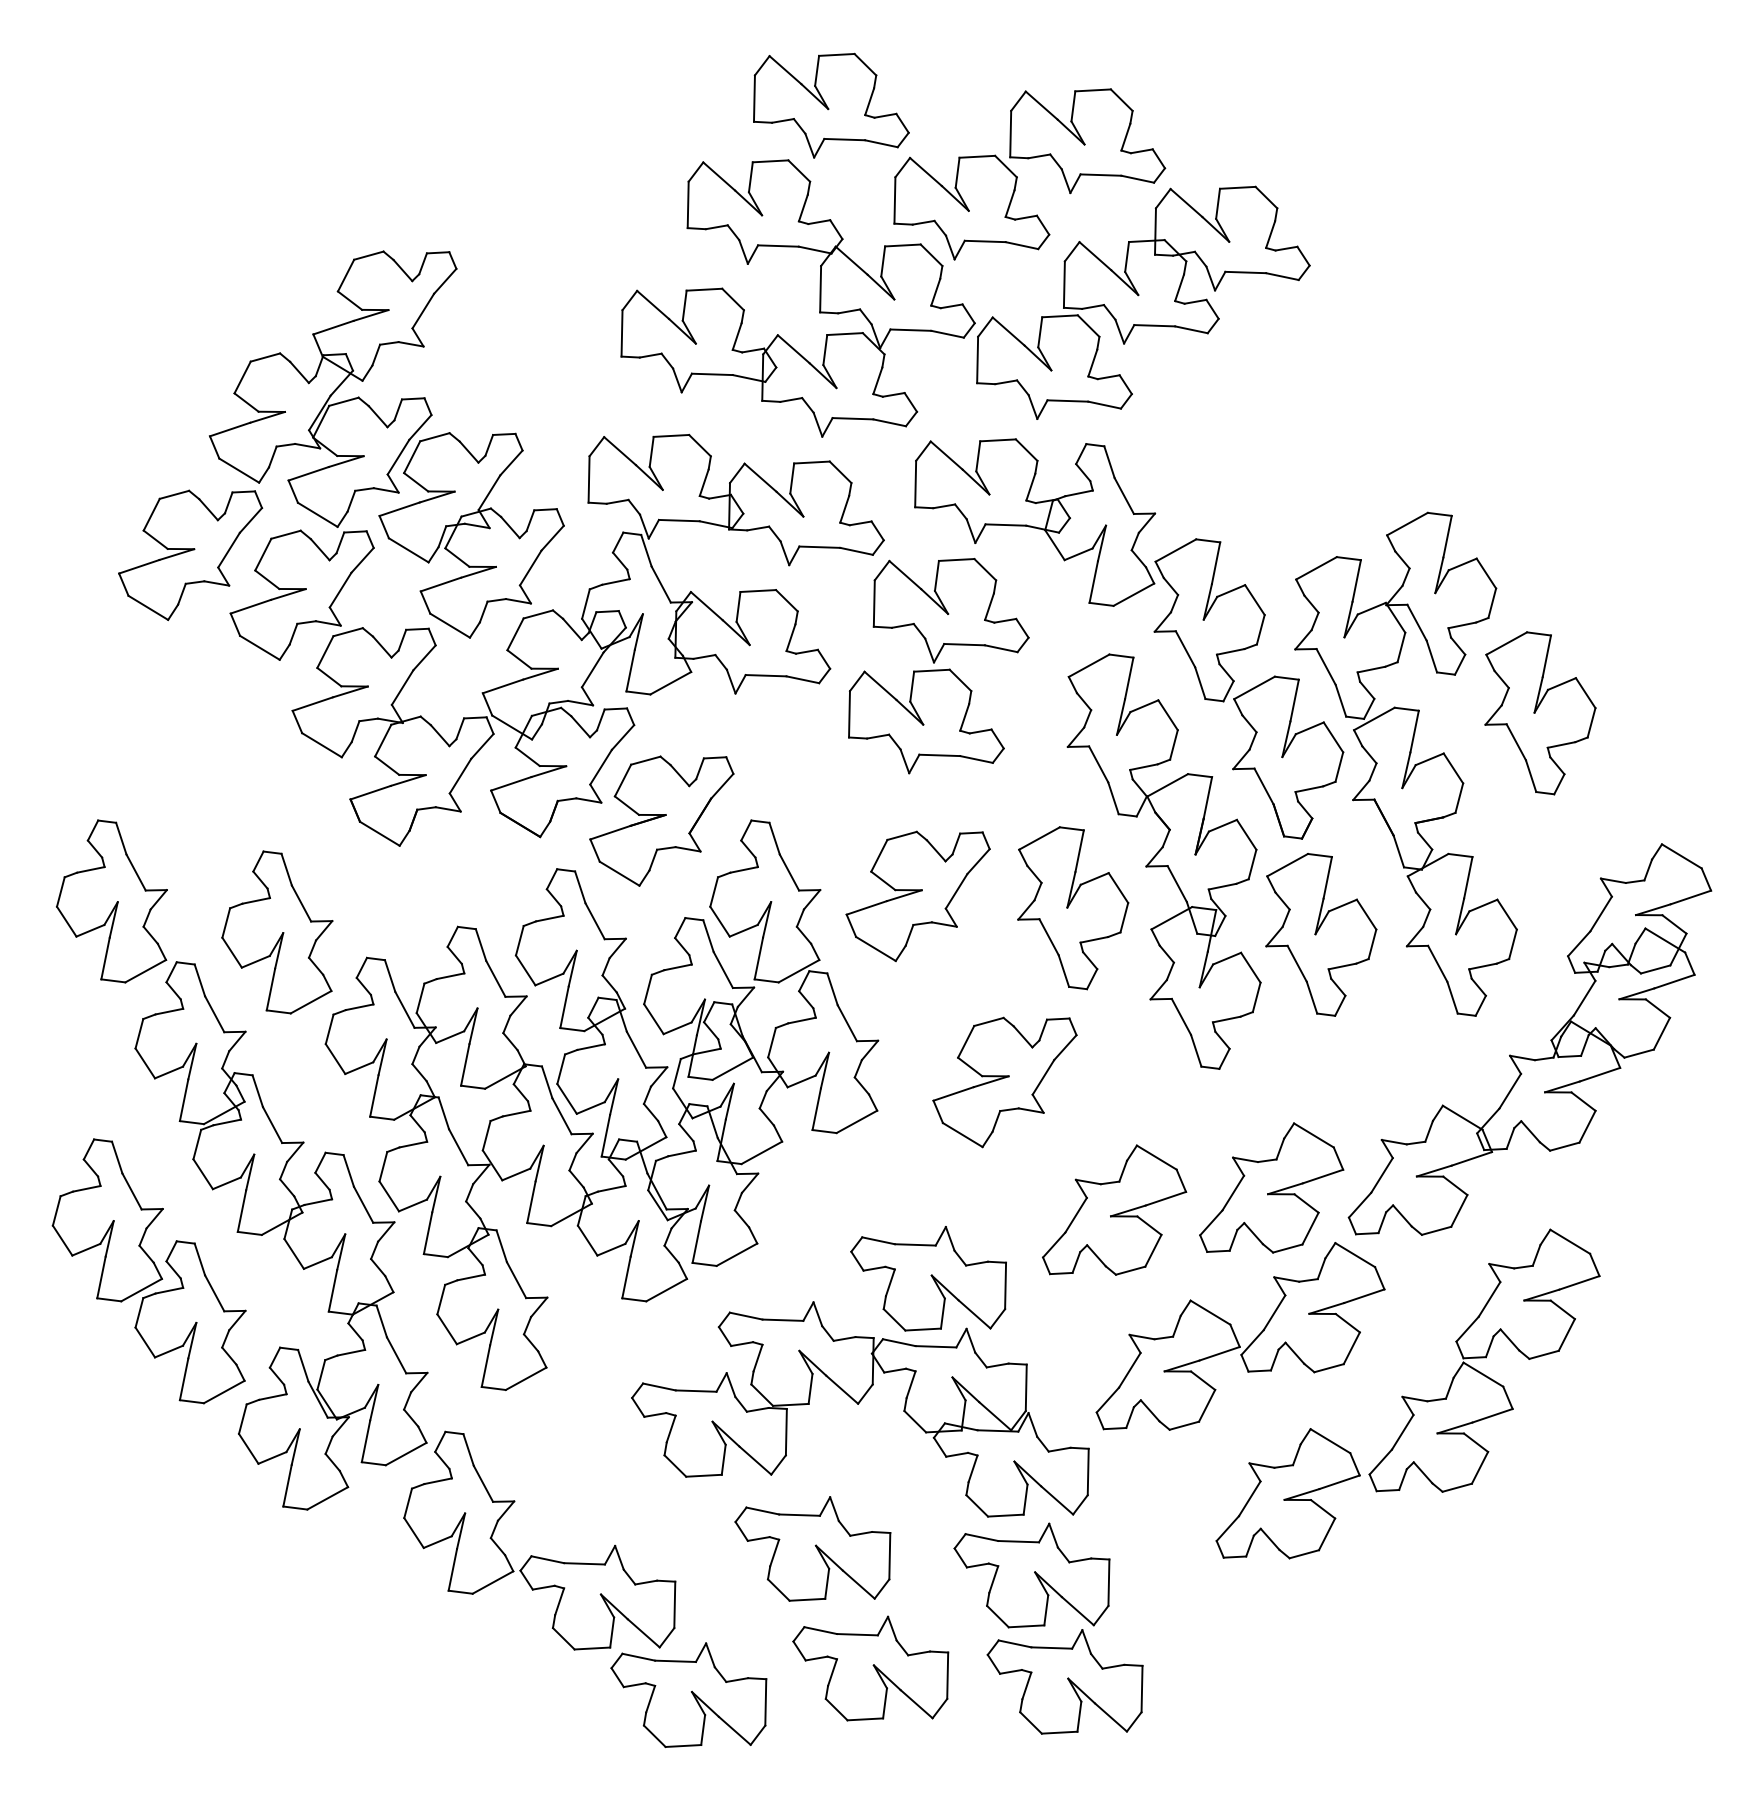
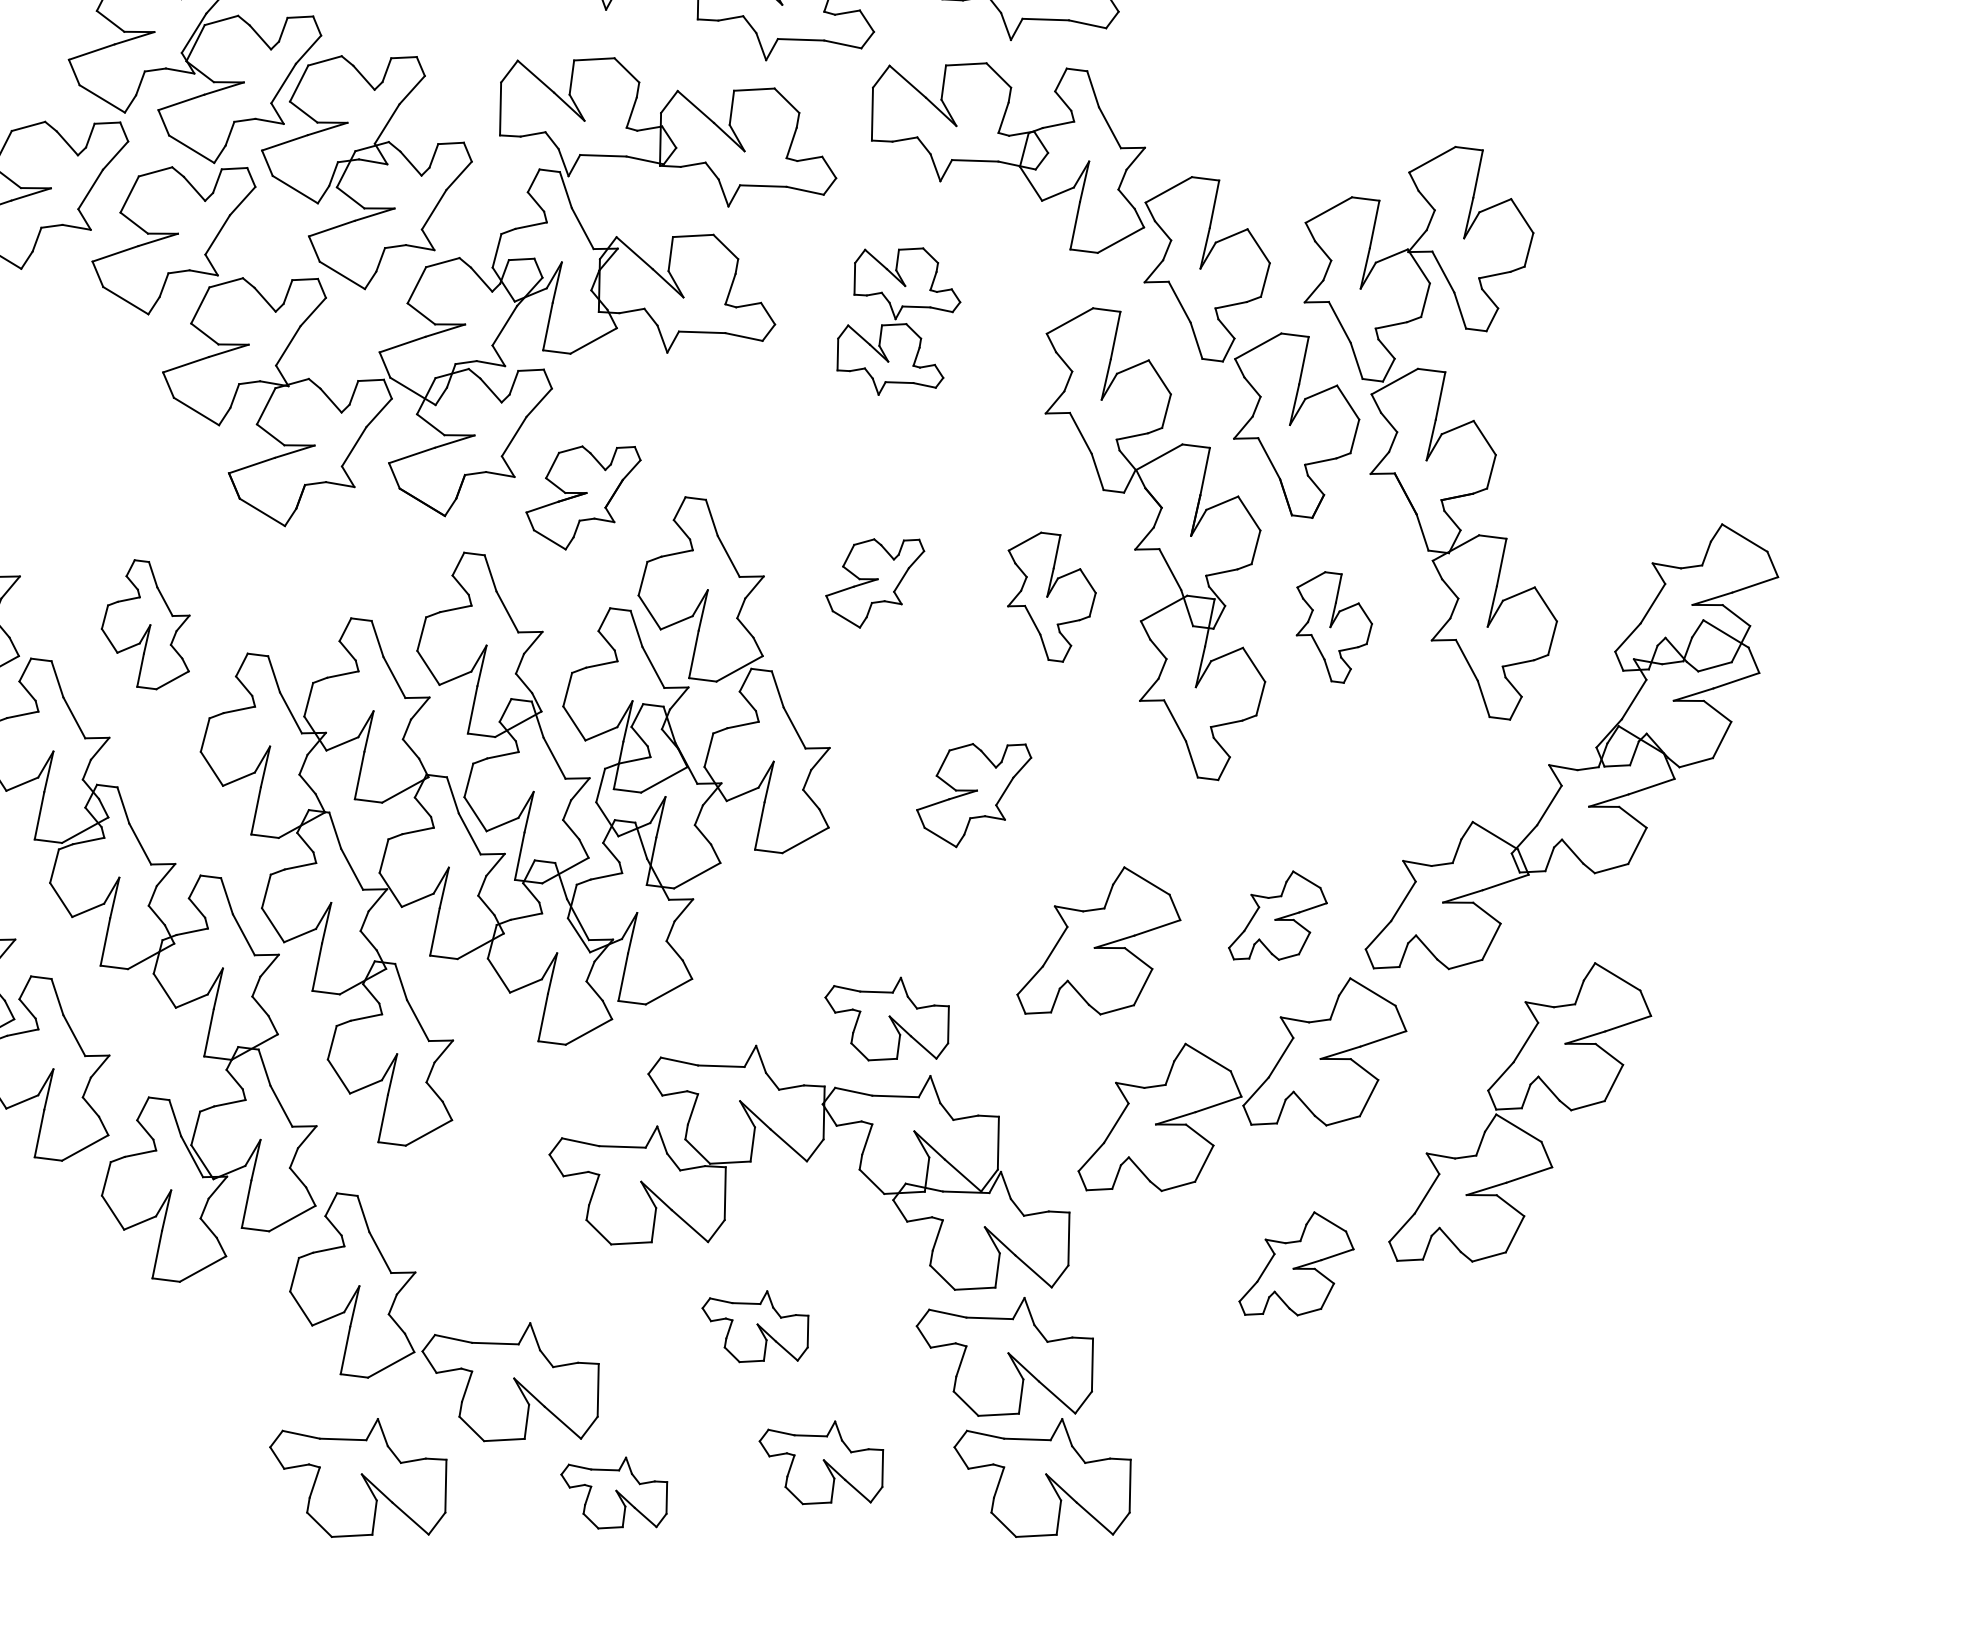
part: (938, 666) -> (898, 321), size x0.6
part: (1540, 713) -> (1583, 375), removed
part: (661, 820) -> (583, 497), size x0.7
part: (917, 895) -> (874, 582), size x0.6
part: (1073, 908) -> (1052, 597), size x0.7
part: (277, 932) -> (145, 624), size x0.7
part: (1321, 934) -> (1334, 627), size x0.6
part: (1004, 1082) -> (973, 795), size x0.7
part: (1271, 1187) -> (1277, 915), size x0.6
part: (928, 1278) -> (887, 1018), size x0.7
part: (1287, 1493) -> (1295, 1263), size x0.7
part: (812, 1548) -> (754, 1326), size x0.6
part: (870, 1668) -> (821, 1462), size x0.7
part: (463, 1681) -> (357, 1477), added
part: (688, 1694) -> (613, 1492), size x0.6

